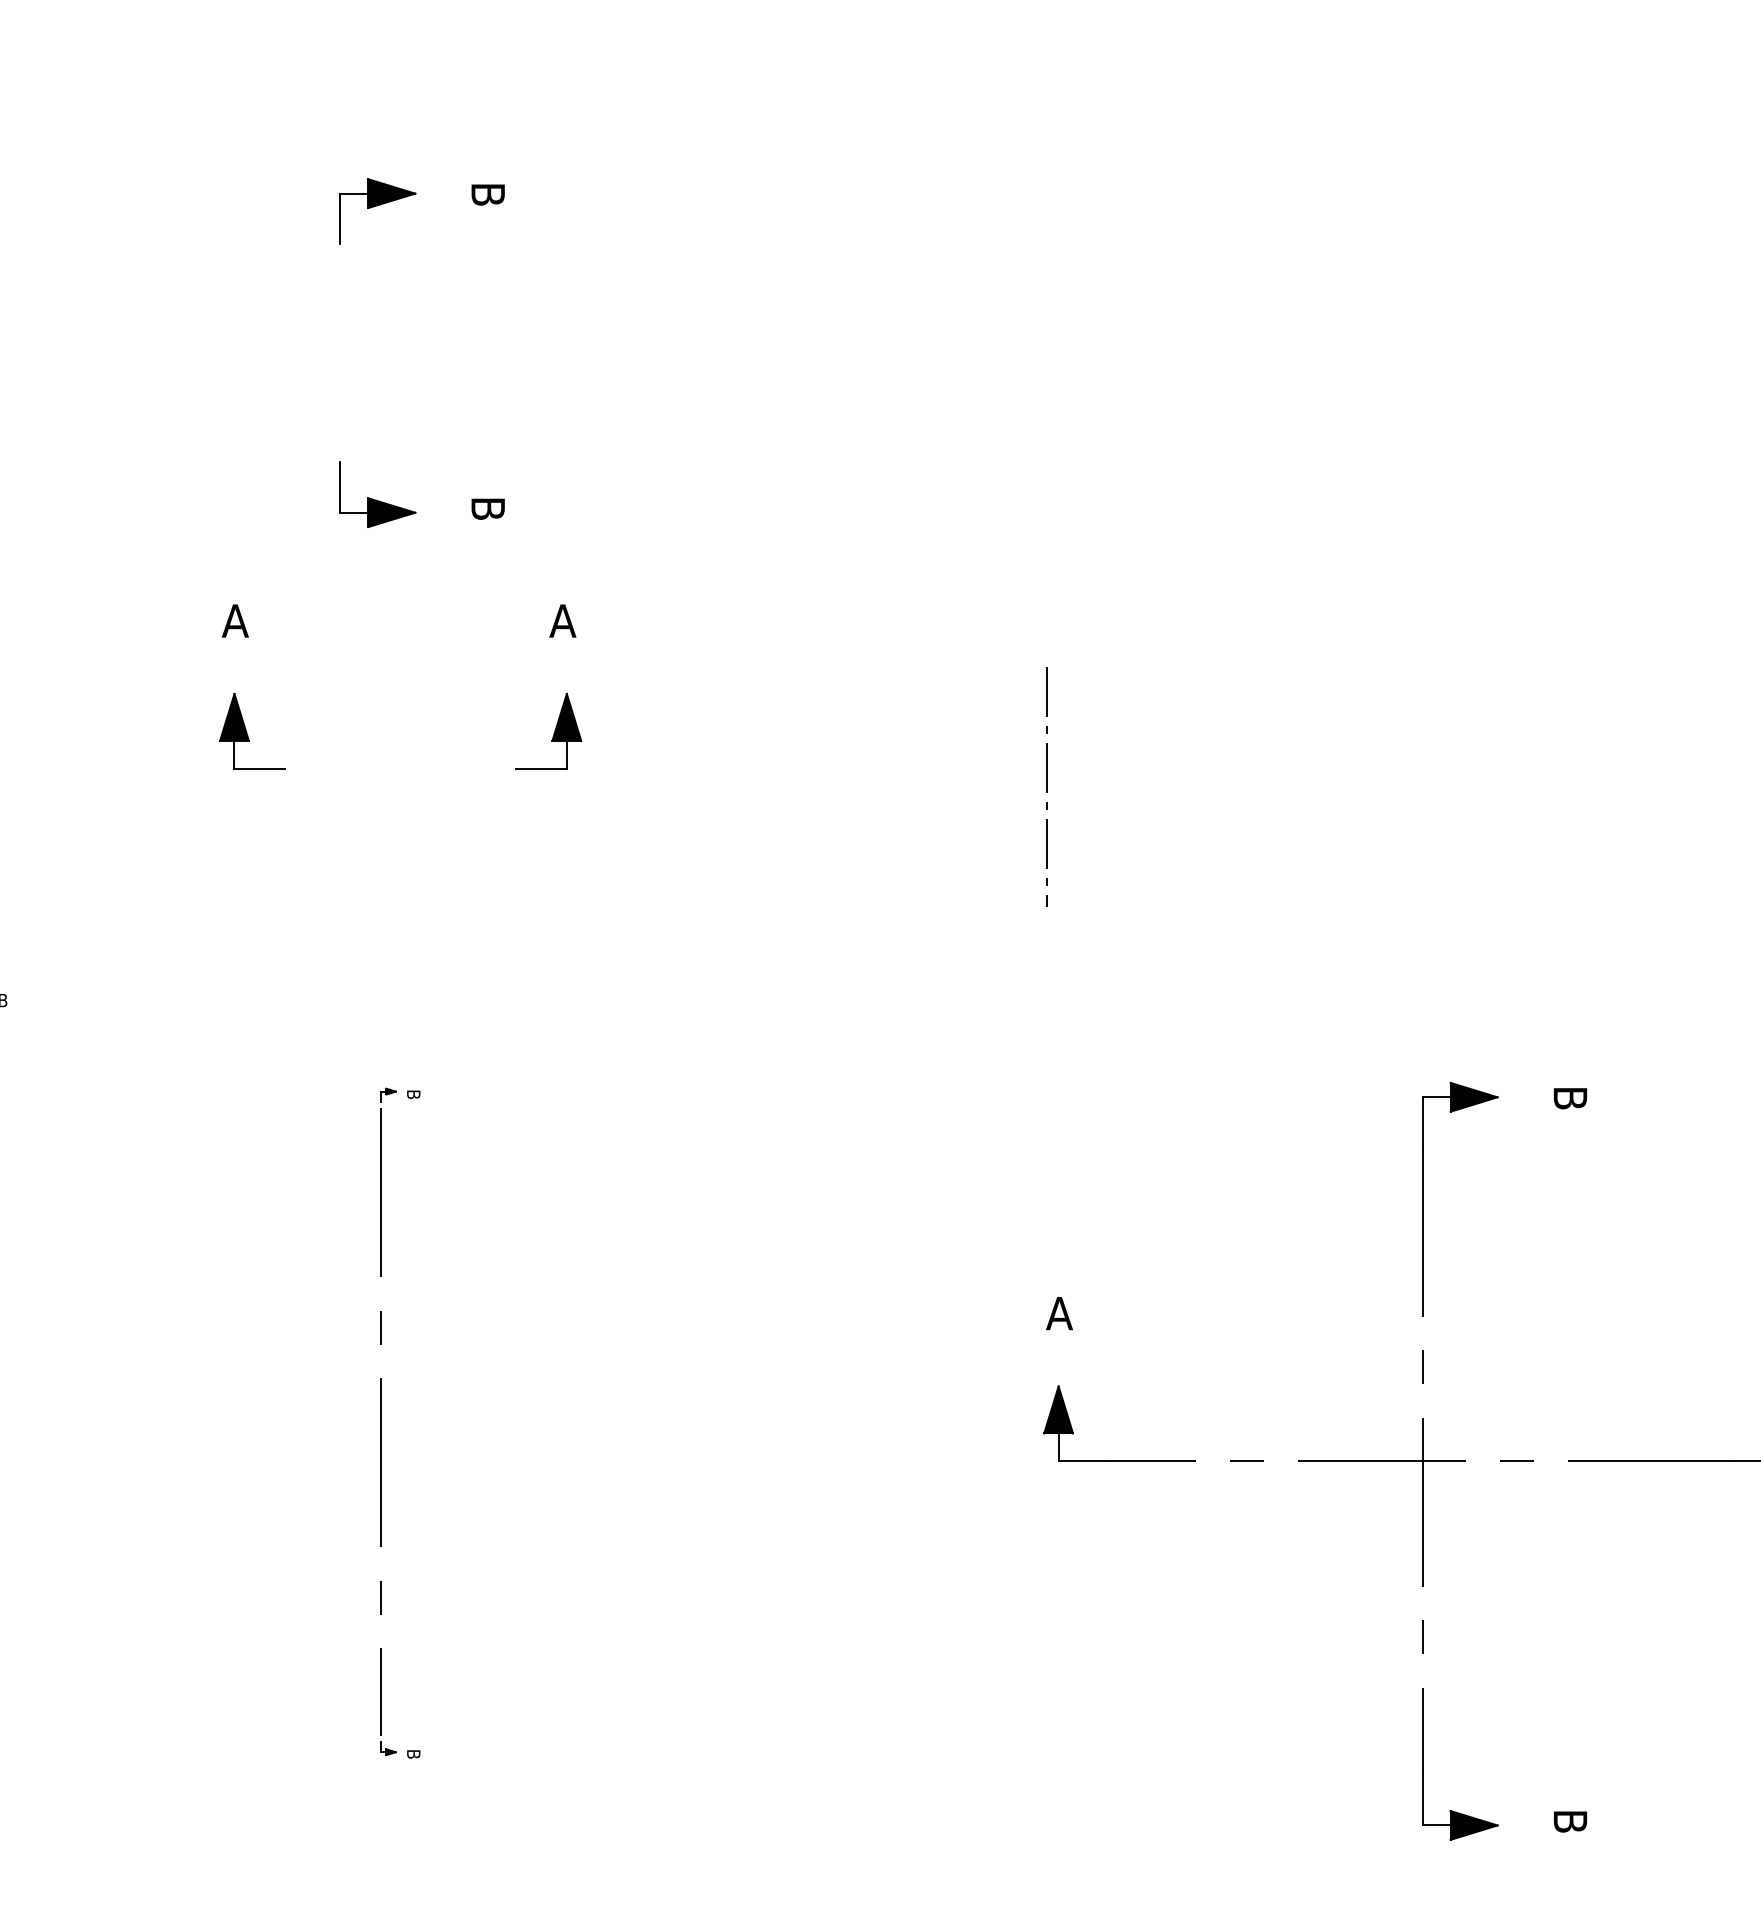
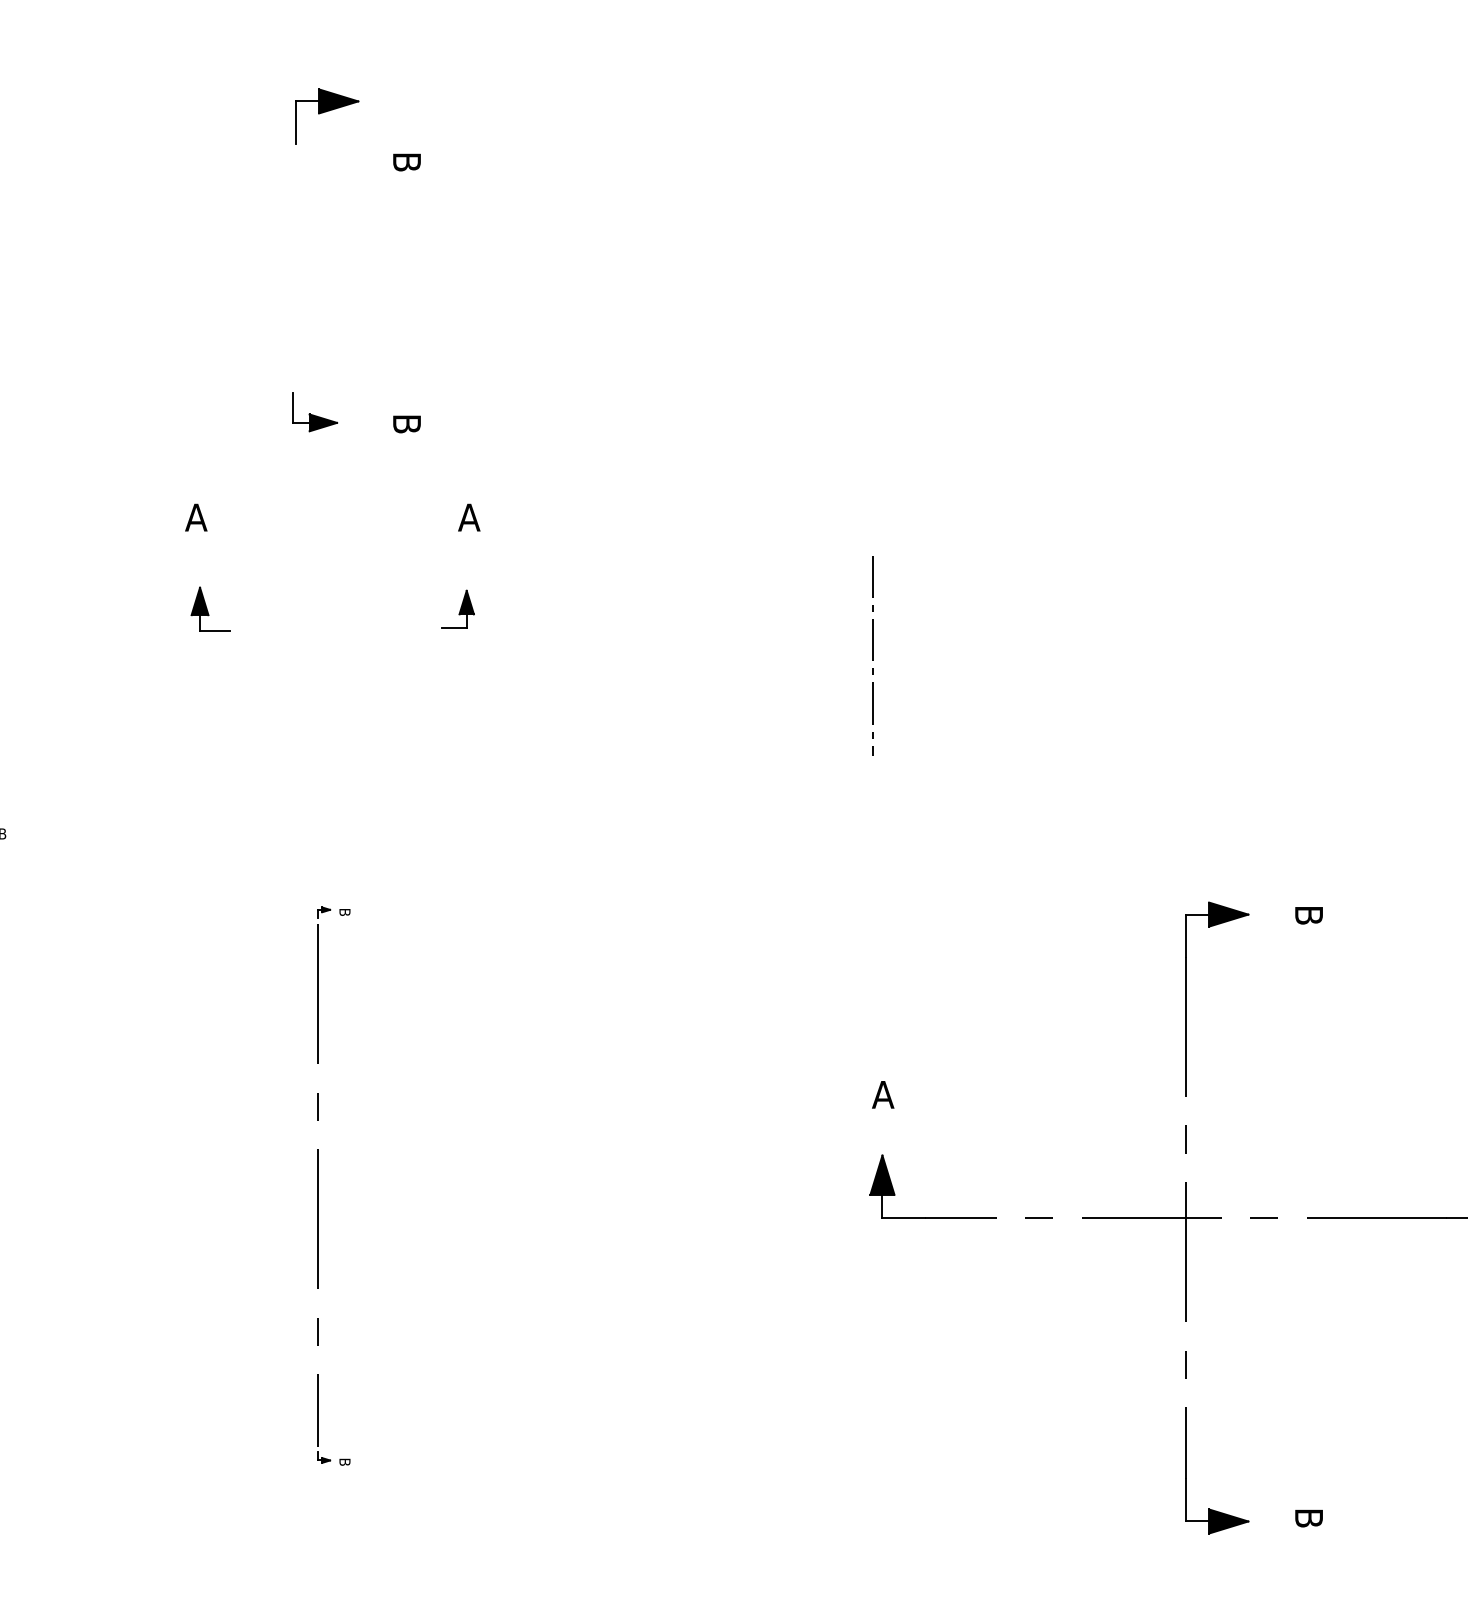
part: (378, 211) -> (327, 116), moved
part: (378, 494) -> (315, 412), size x0.7
part: (252, 731) -> (210, 609), size x0.7
part: (548, 731) -> (457, 609), size x0.6

